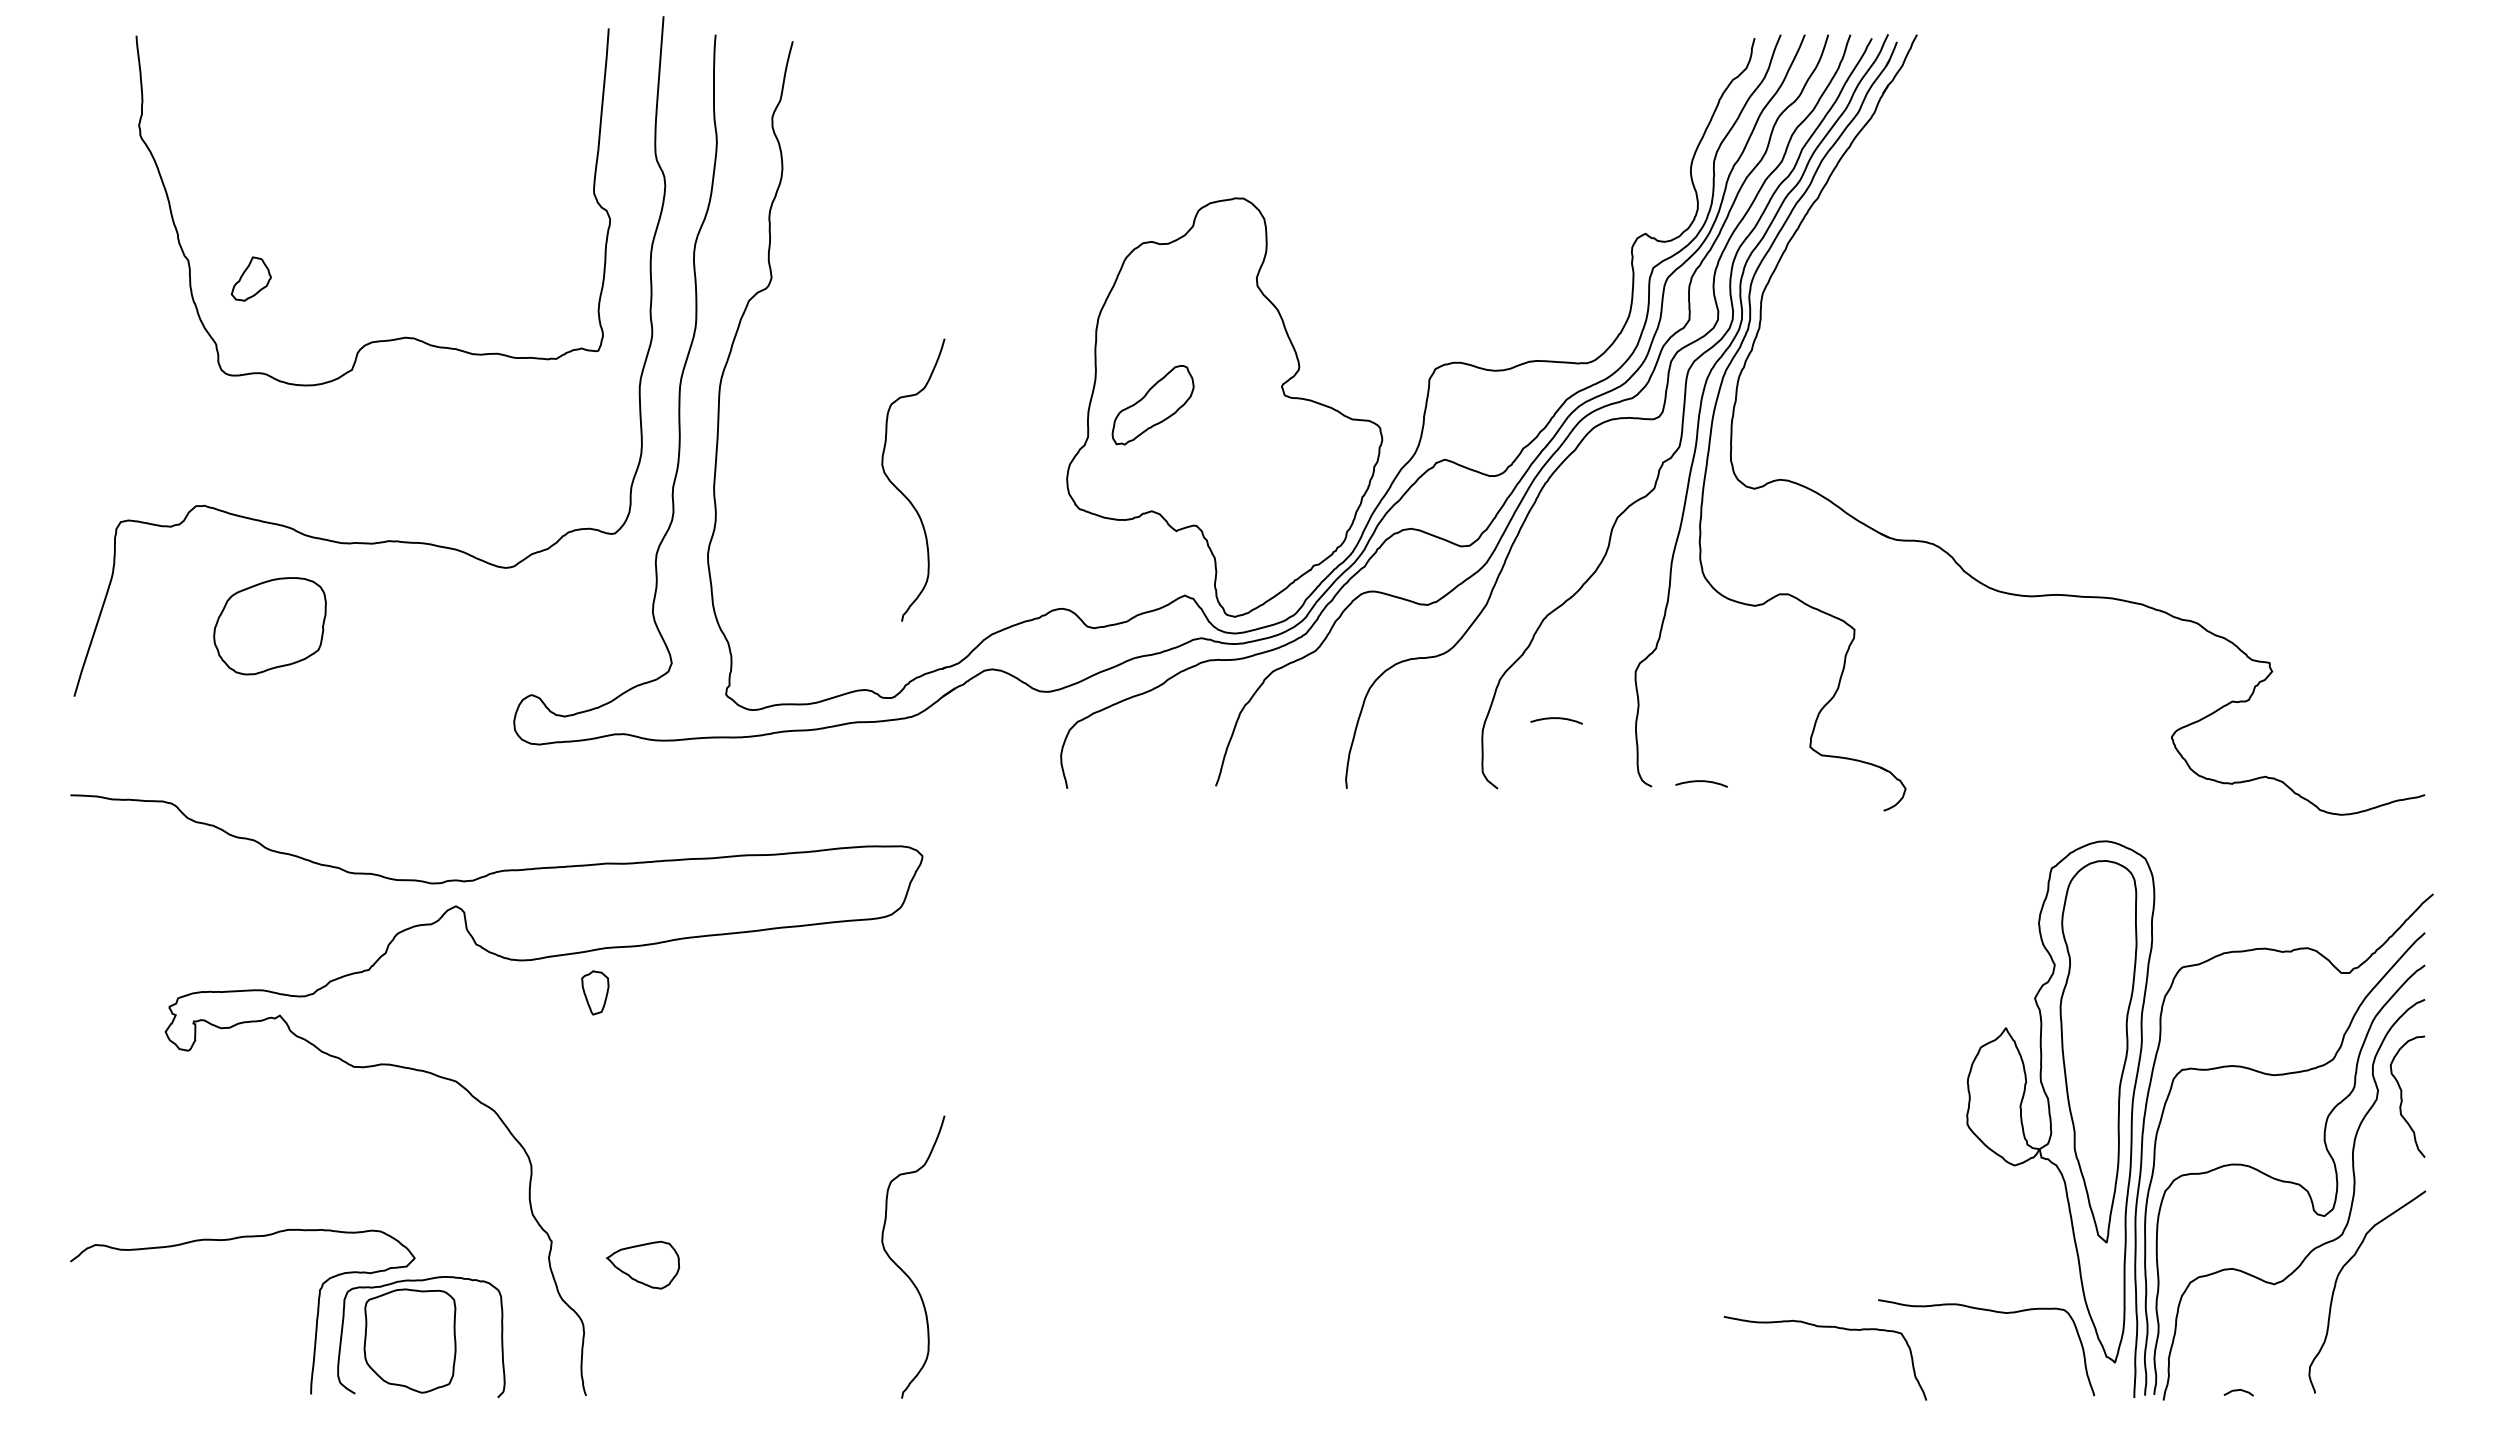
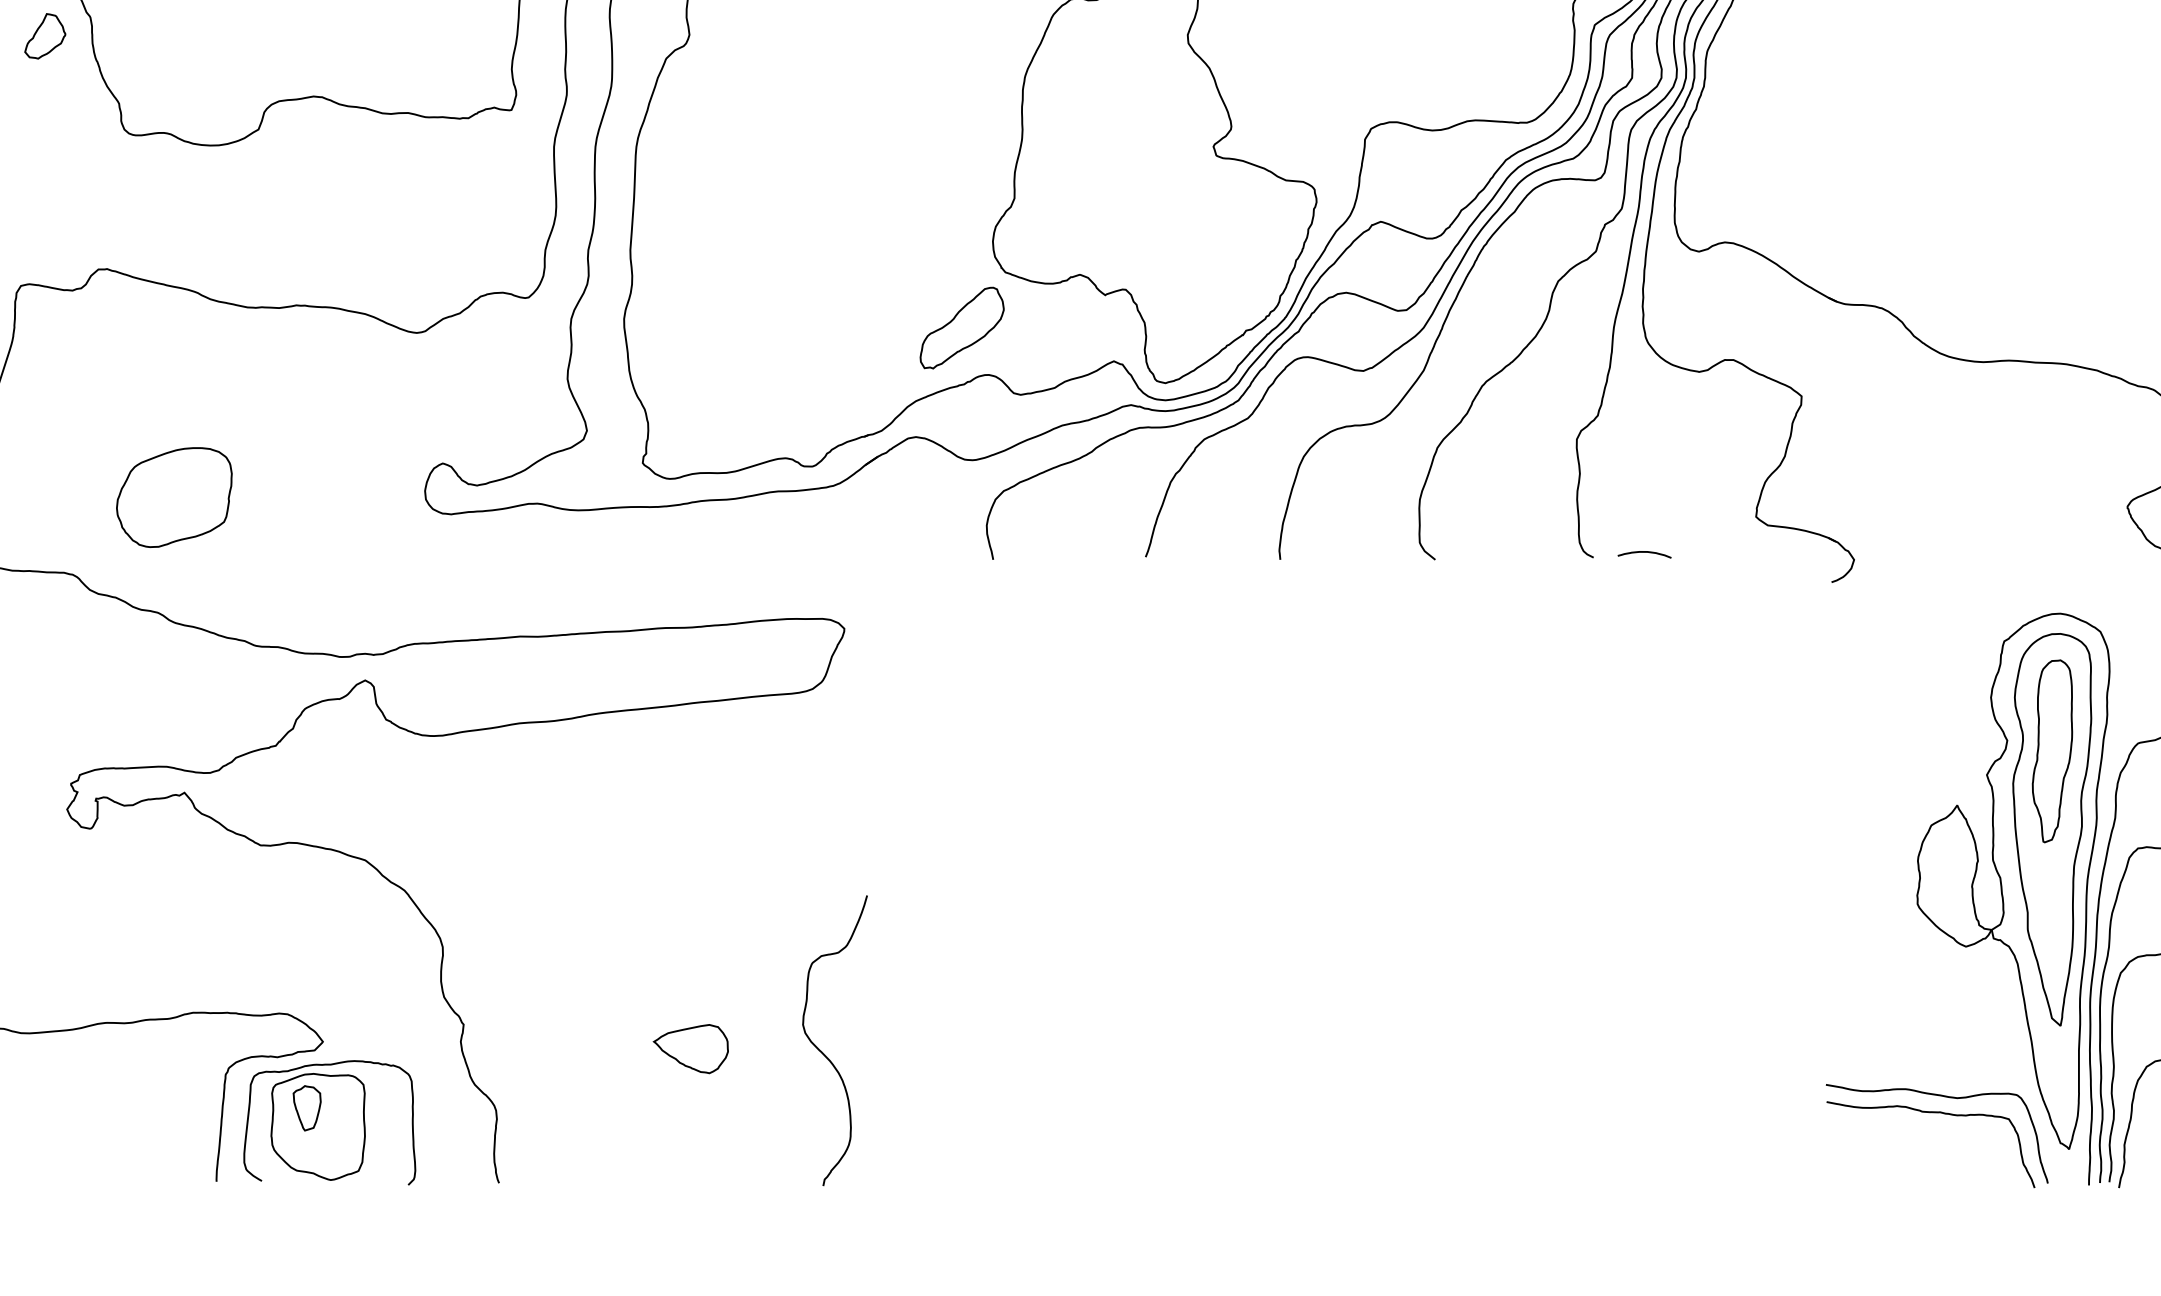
part: (250, 278) -> (44, 35), moved
part: (1152, 405) -> (961, 328), moved
curve: (901, 491) -> (822, 254), removed
part: (269, 626) -> (173, 497), moved
curve: (1556, 719) -> (1495, 488), removed
part: (2098, 974) -> (2052, 750), added
part: (595, 992) -> (307, 1107), moved
part: (643, 1264) -> (691, 1048), moved
curve: (1825, 1327) -> (1931, 1113), moved

